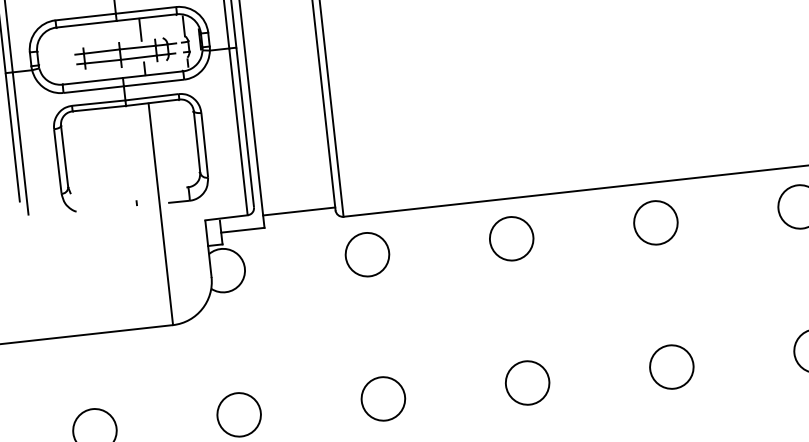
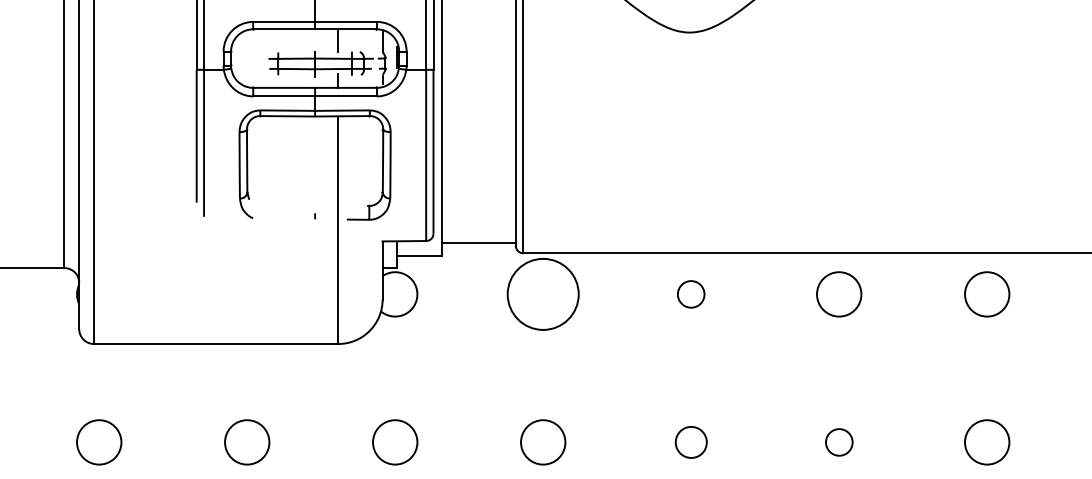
circle: (511, 238) -> (691, 294), size x0.6
circle: (367, 254) -> (543, 294), size x1.6
circle: (672, 367) -> (839, 442), size x0.6
circle: (527, 383) -> (691, 442), size x0.7

